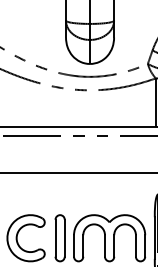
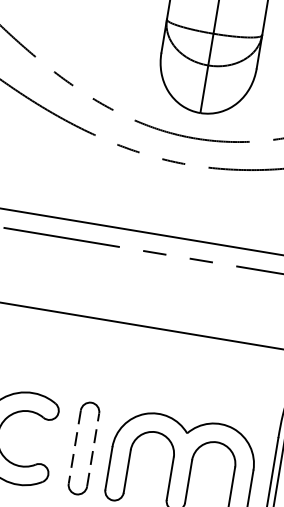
line: (64, 237) -> (92, 448), solid -> dashed
line: (55, 238) -> (74, 447), solid -> dashed

